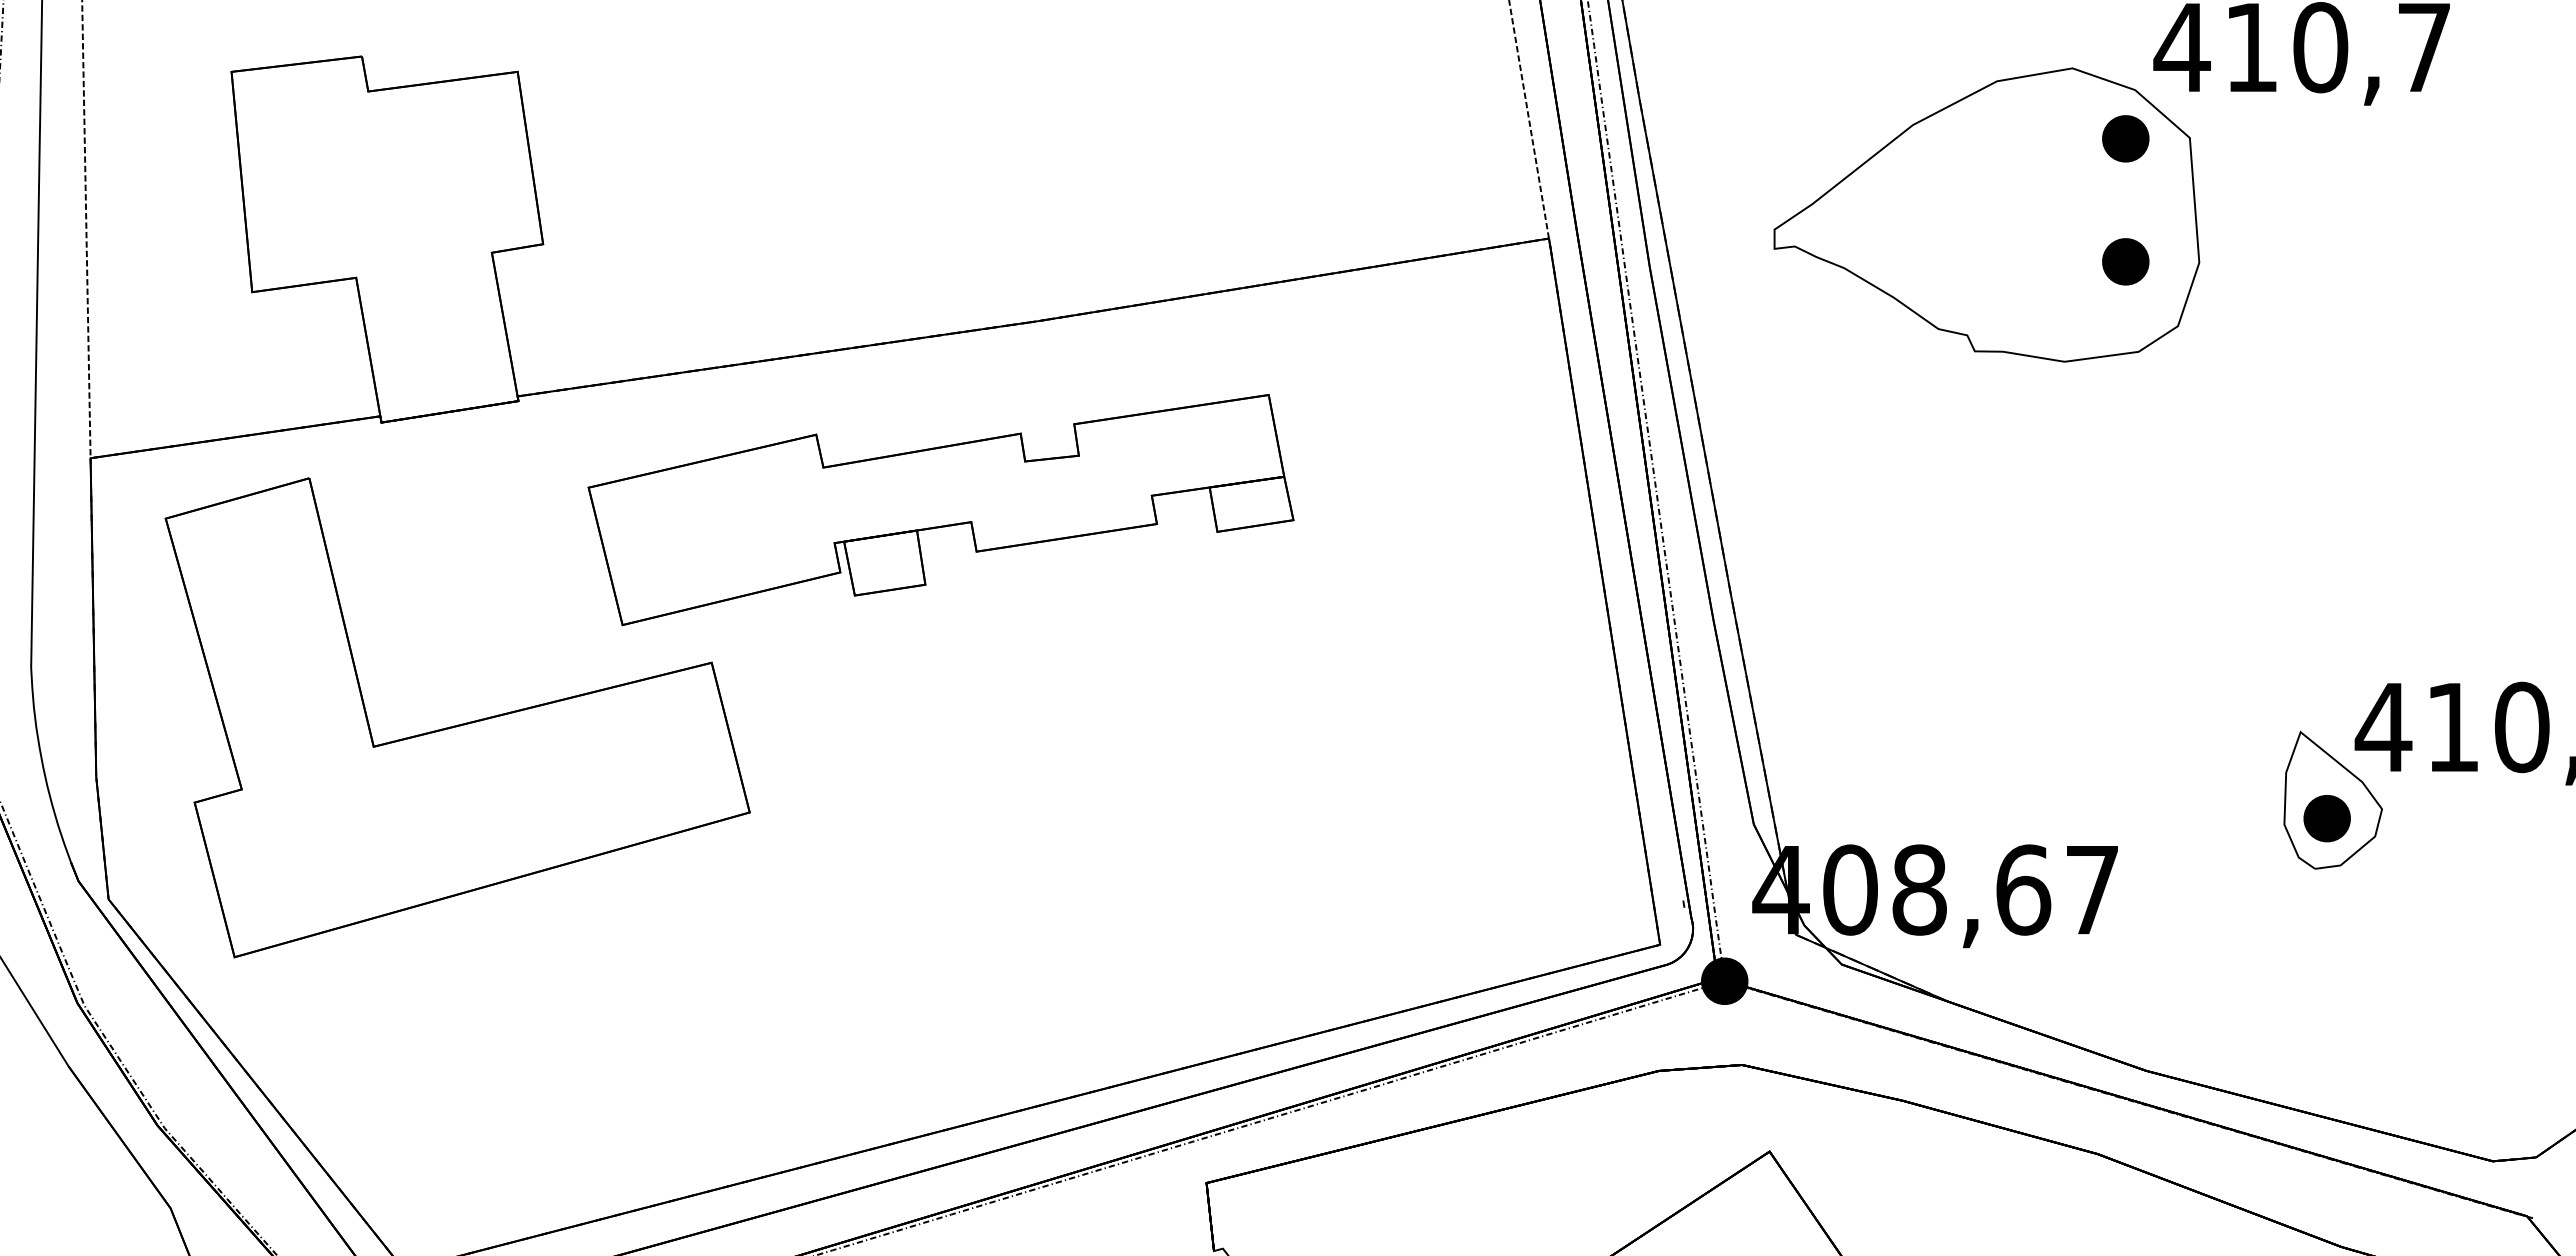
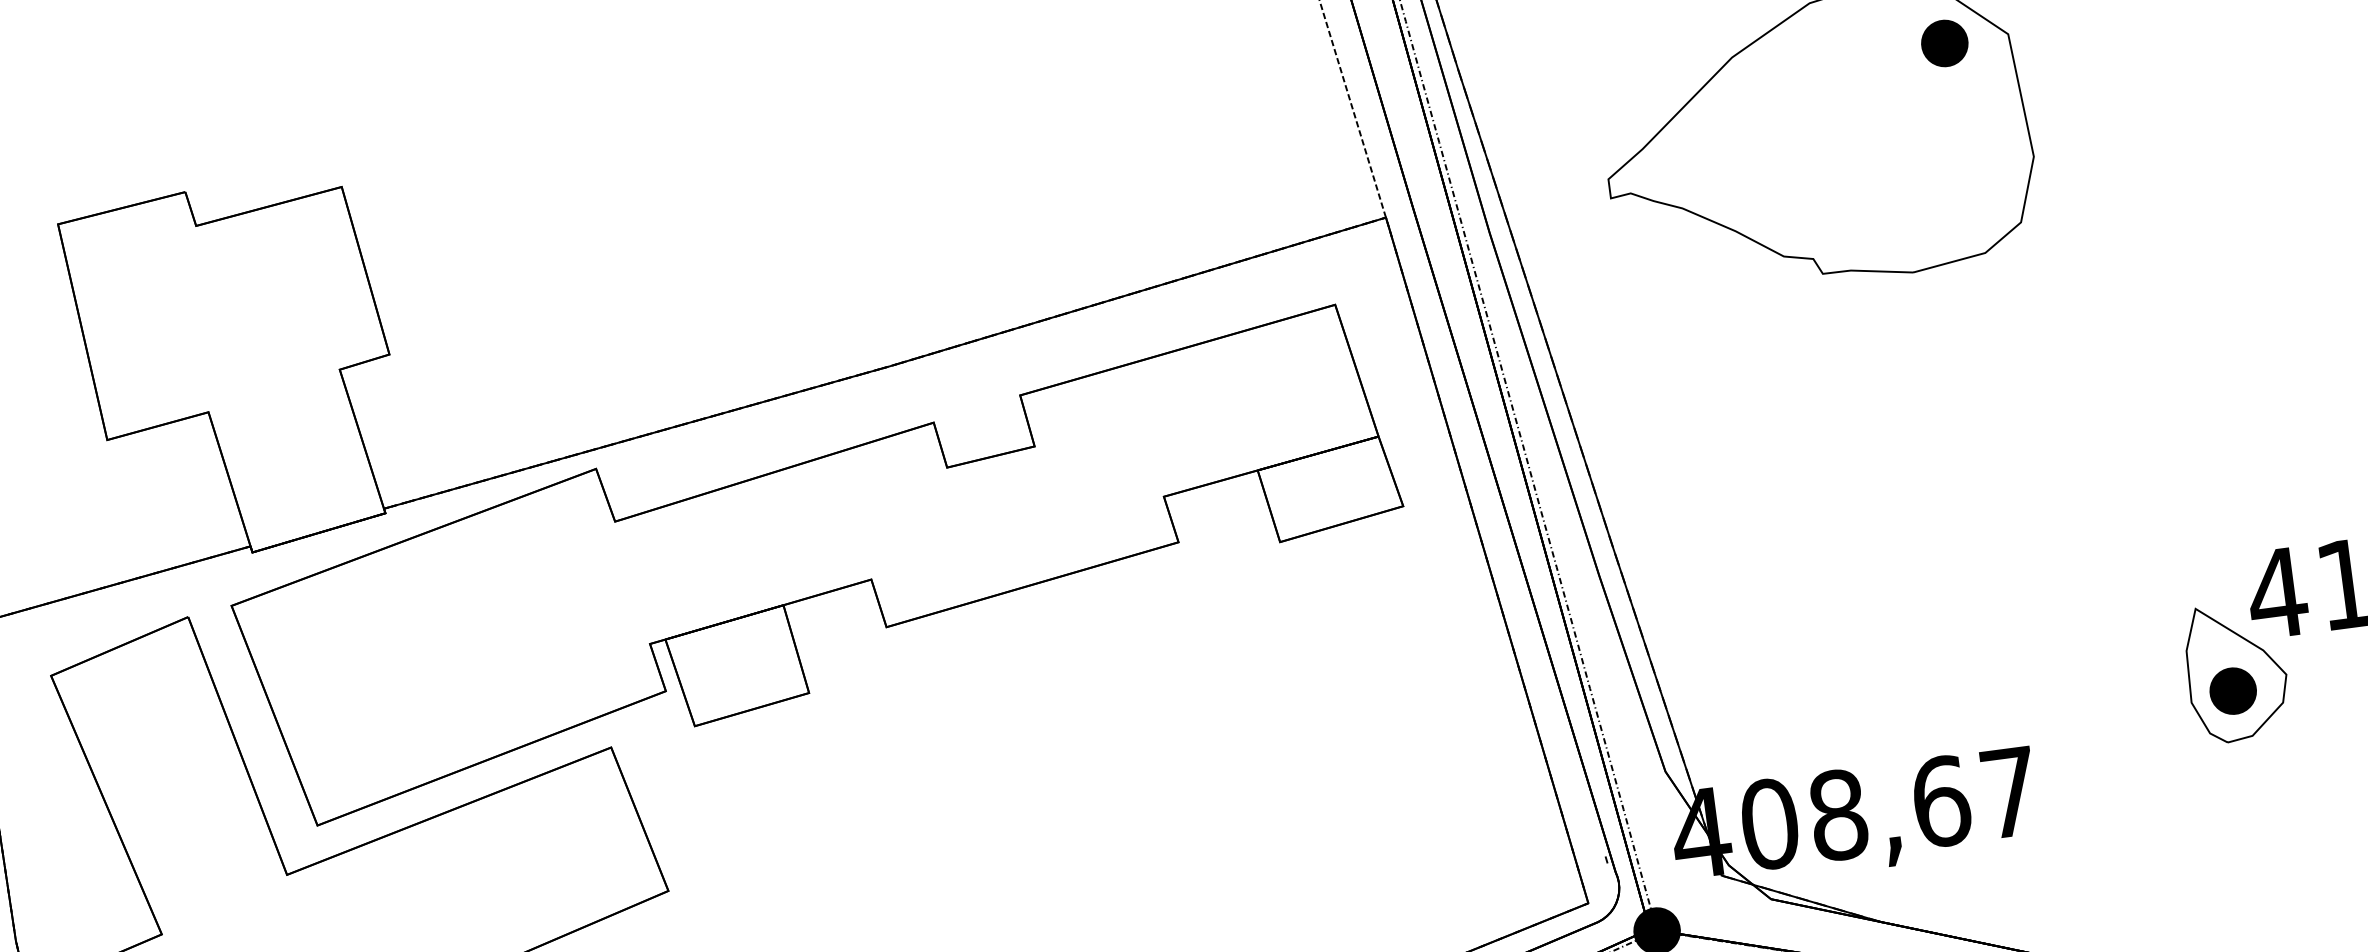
part: (2125, 261) -> (1960, 165), removed
part: (940, 509) -> (818, 565), size x1.67

